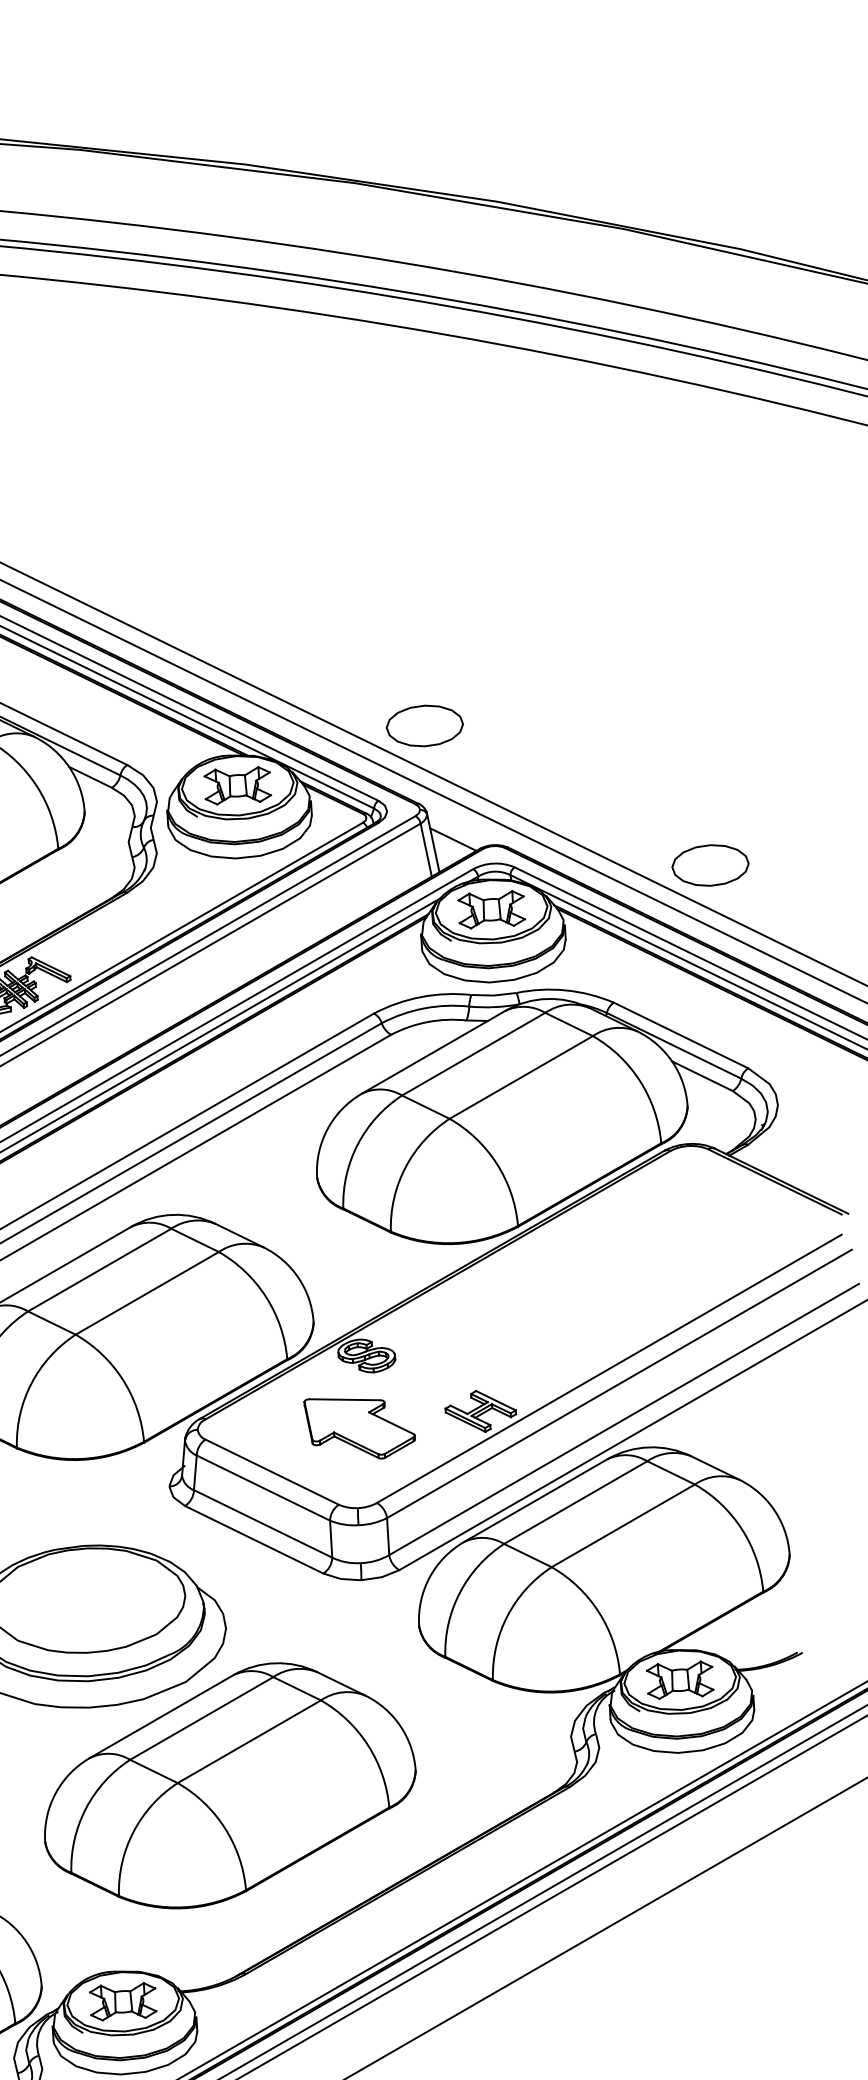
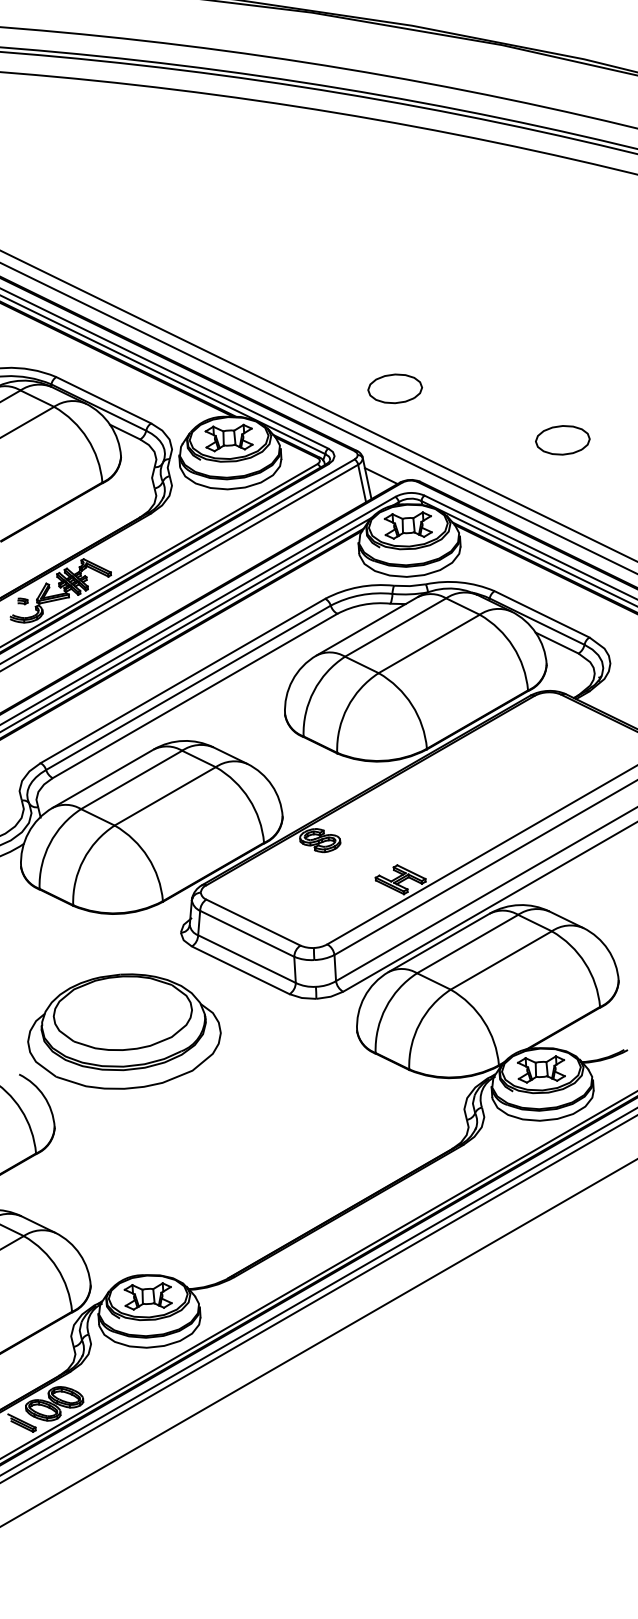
part: (423, 725) -> (394, 388), moved
part: (710, 865) -> (562, 440), moved
part: (360, 1428) -> (315, 891), removed
part: (229, 1785) -> (223, 1143), removed

